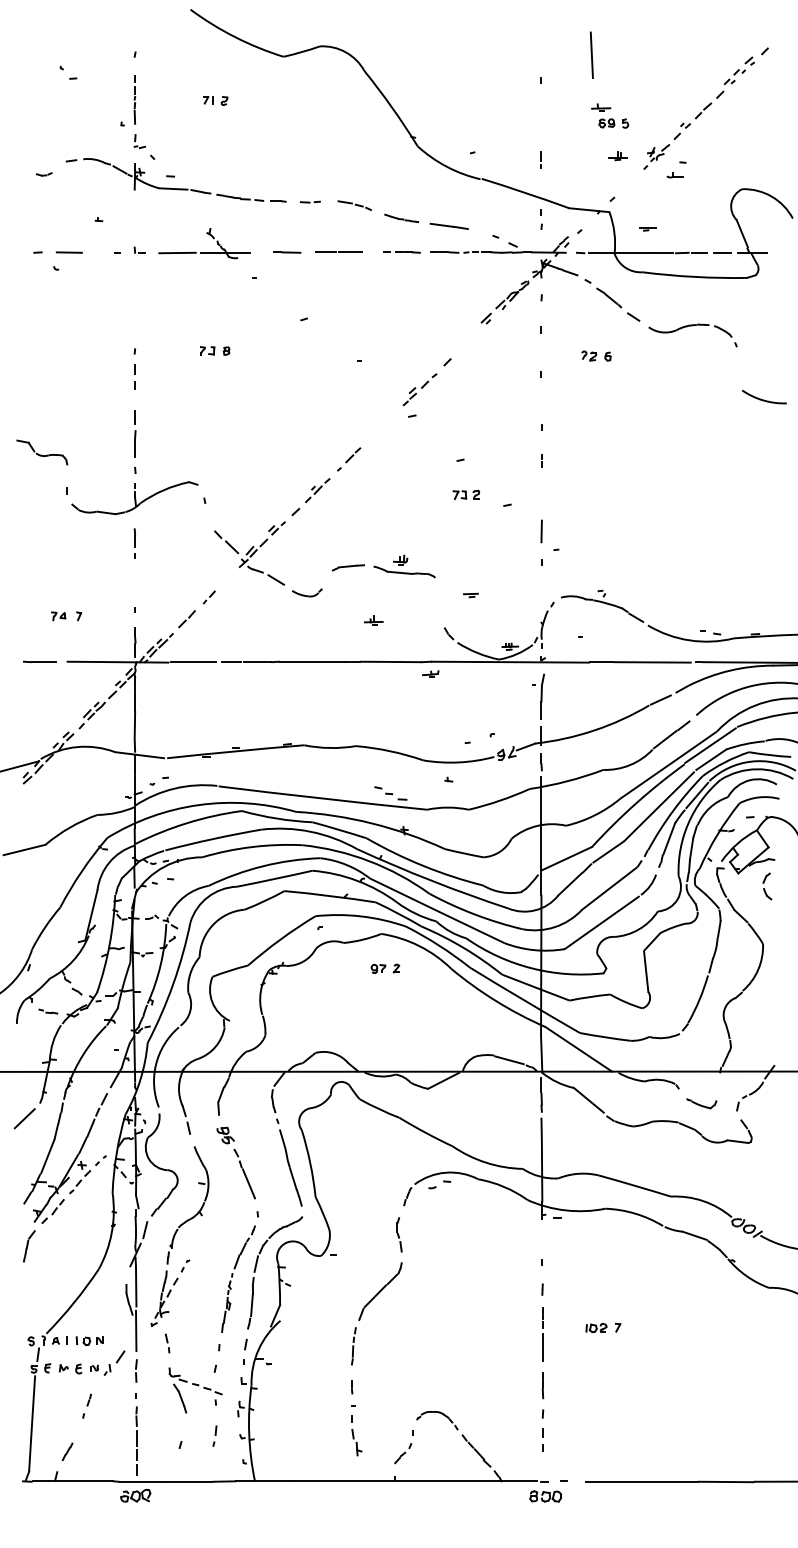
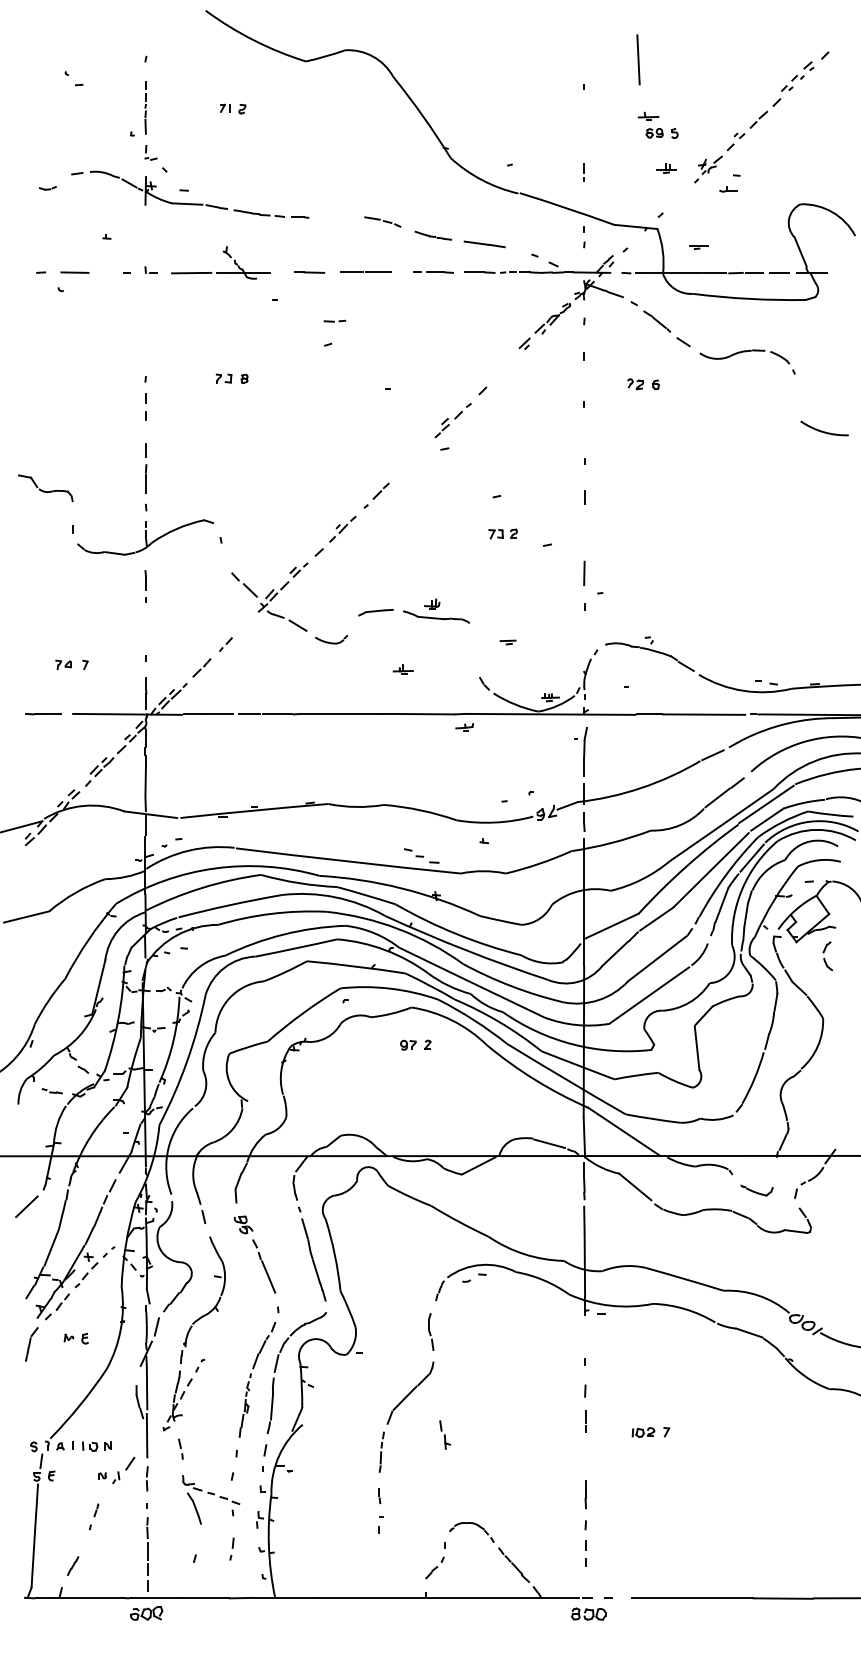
line: (309, 201) -> (334, 320), moved
line: (542, 1347) -> (585, 1453), removed
part: (69, 1368) -> (75, 1338), moved
part: (356, 1442) -> (444, 1434), moved

